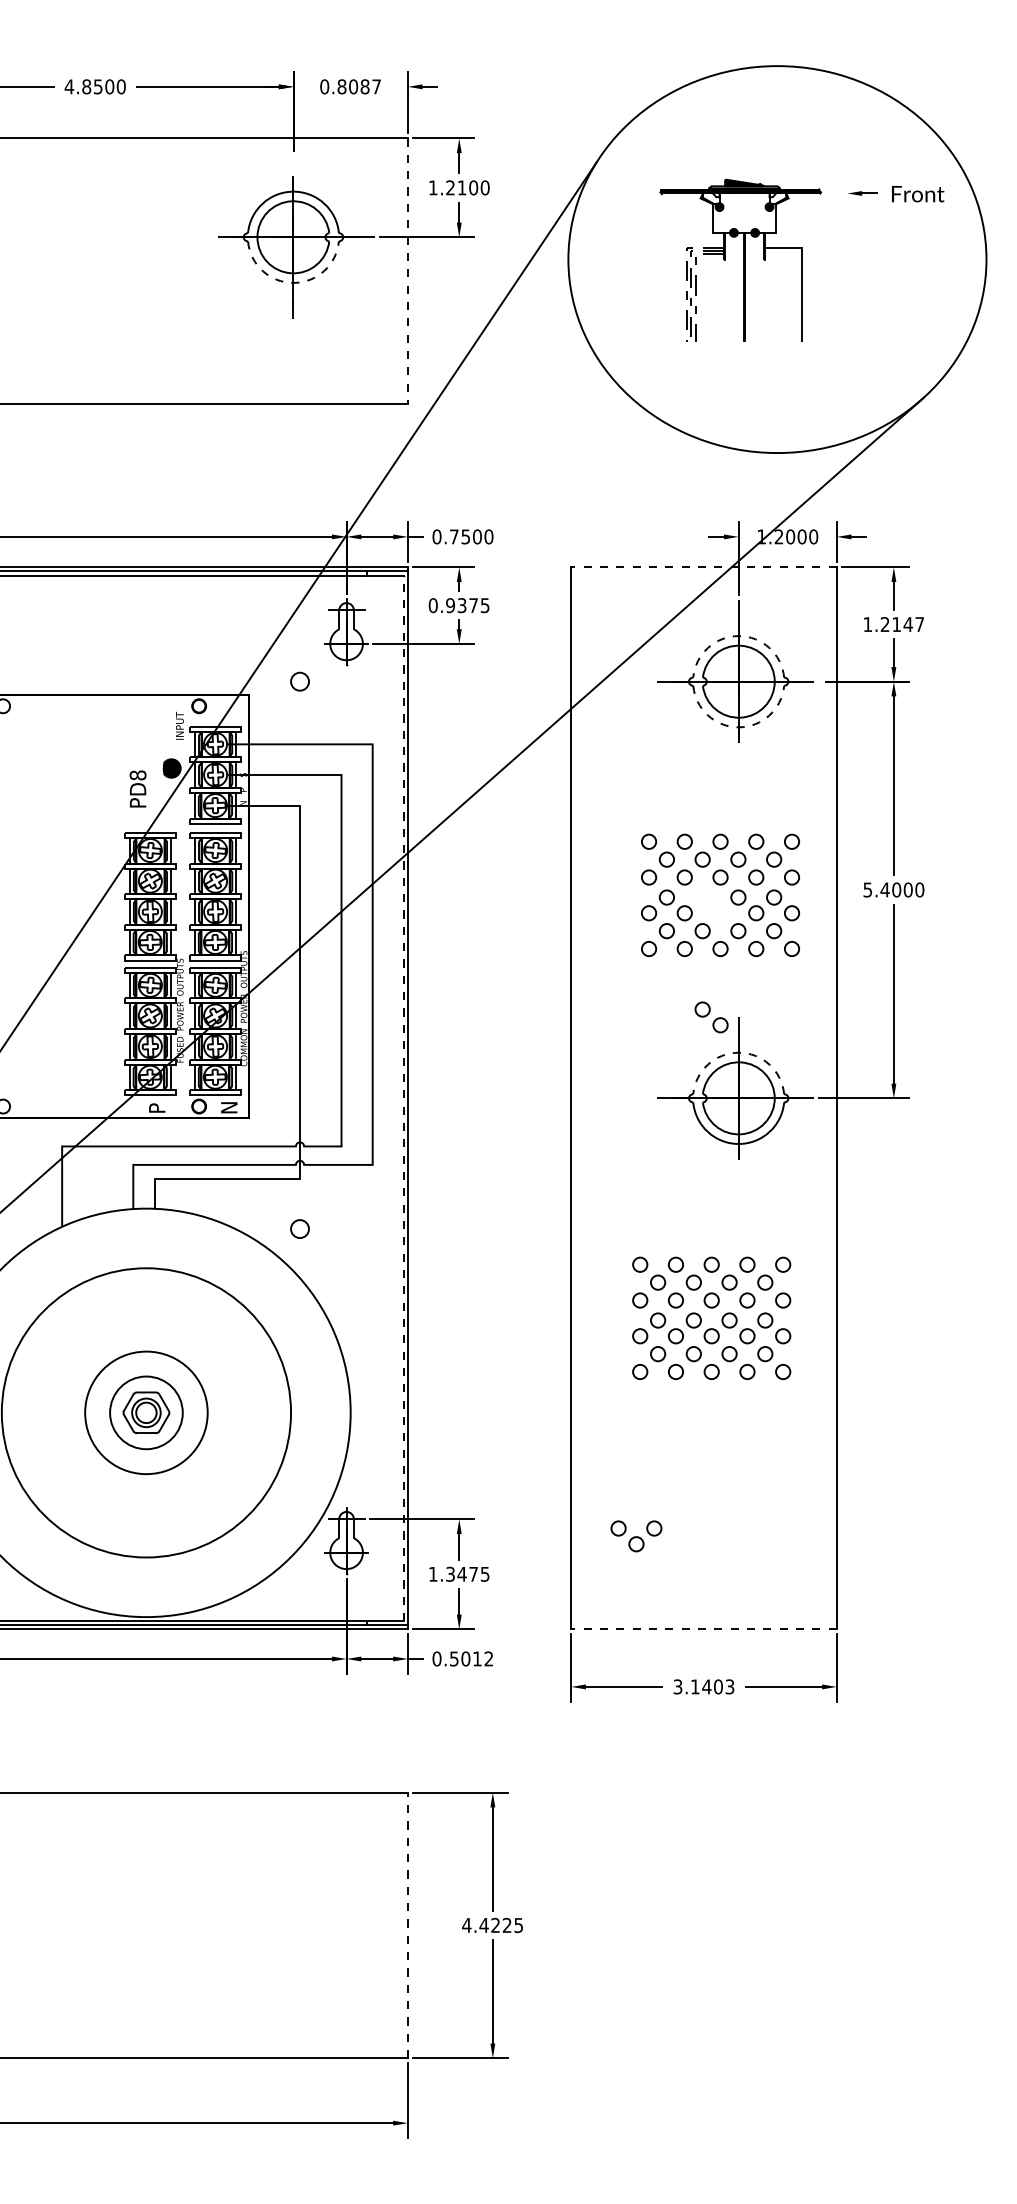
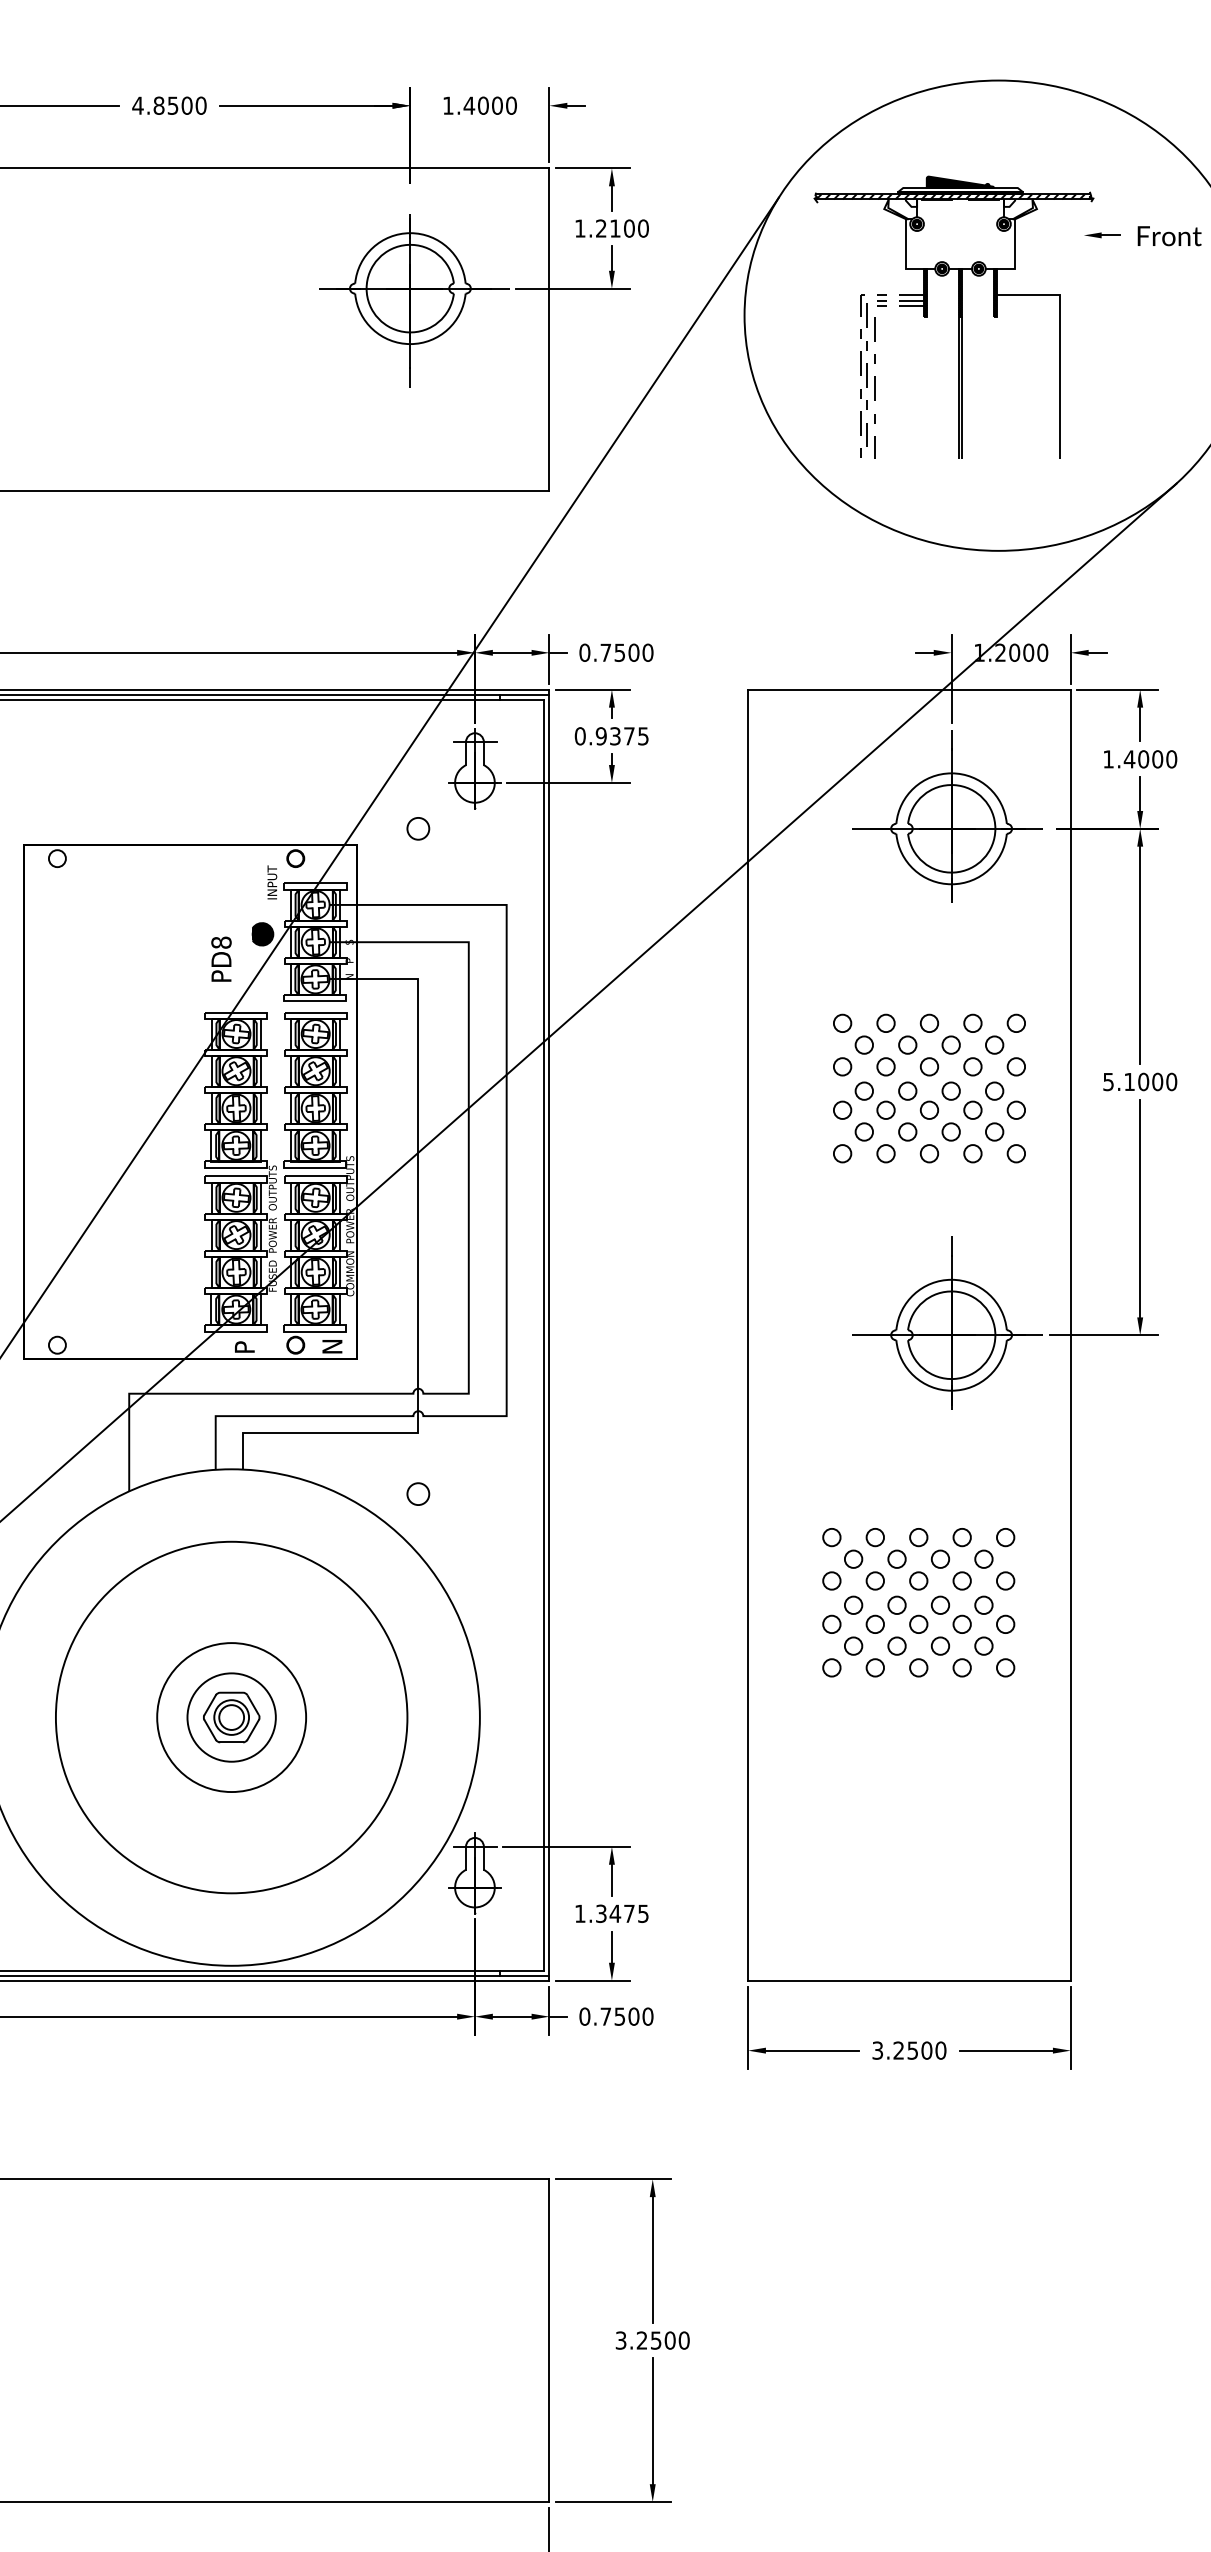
text: (350, 86) -> (479, 105), 0.8087 -> 1.4000
part: (740, 260) -> (953, 316), size x1.43
line: (407, 271) -> (548, 330), dashed -> solid
arc: (293, 282) -> (410, 343), dashed -> solid
line: (704, 567) -> (909, 689), dashed -> solid
text: (902, 624) -> (1150, 759), 1.2147 -> 1.4000
arc: (738, 636) -> (951, 773), dashed -> solid
arc: (738, 727) -> (951, 884), dashed -> solid
text: (884, 889) -> (1128, 1081), 5.4000 -> 5.1000
part: (711, 1017) -> (918, 1100), moved
arc: (738, 1052) -> (951, 1279), dashed -> solid
line: (403, 1098) -> (544, 1335), dashed -> solid
part: (636, 1536) -> (827, 1867), removed
line: (704, 1629) -> (909, 1980), dashed -> solid
text: (471, 1658) -> (626, 2016), 0.5012 -> 0.7500
text: (712, 1686) -> (919, 2050), 3.1403 -> 3.2500
text: (492, 1924) -> (652, 2339), 4.4225 -> 3.2500
line: (407, 1925) -> (548, 2340), dashed -> solid

